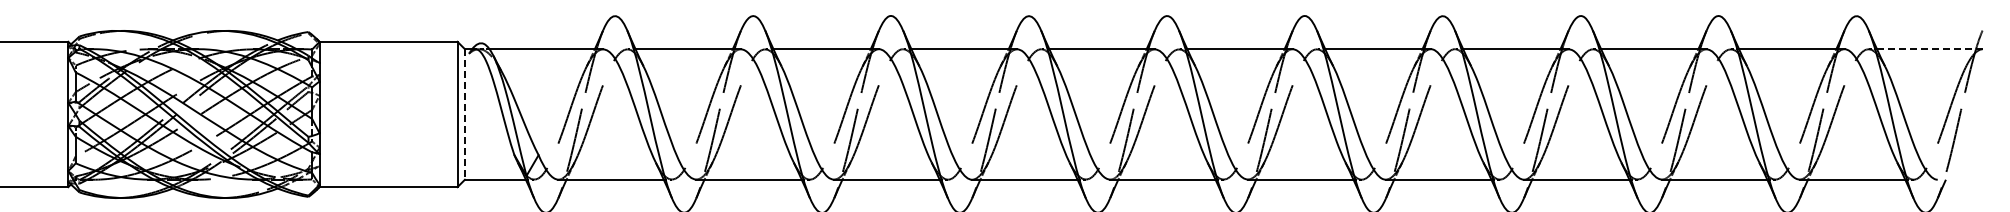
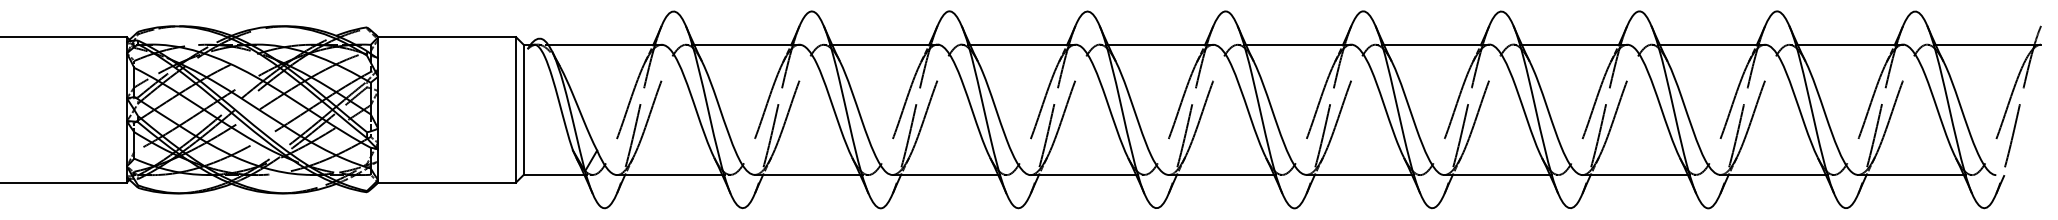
line: (1929, 49) -> (1988, 44), dashed -> solid
line: (464, 115) -> (523, 110), dashed -> solid

